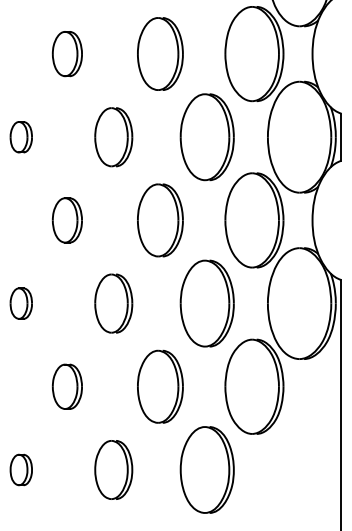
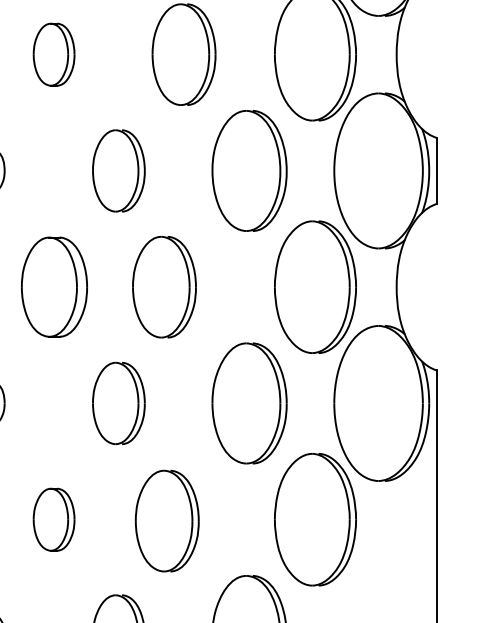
part: (66, 220) -> (52, 287), size x1.6
part: (160, 220) -> (164, 287), moved
part: (160, 386) -> (167, 520), moved

